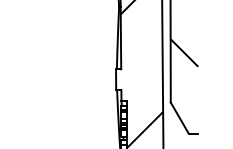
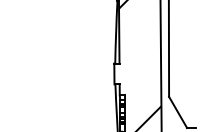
hatch: (184, 52) -> (182, 46), removed

